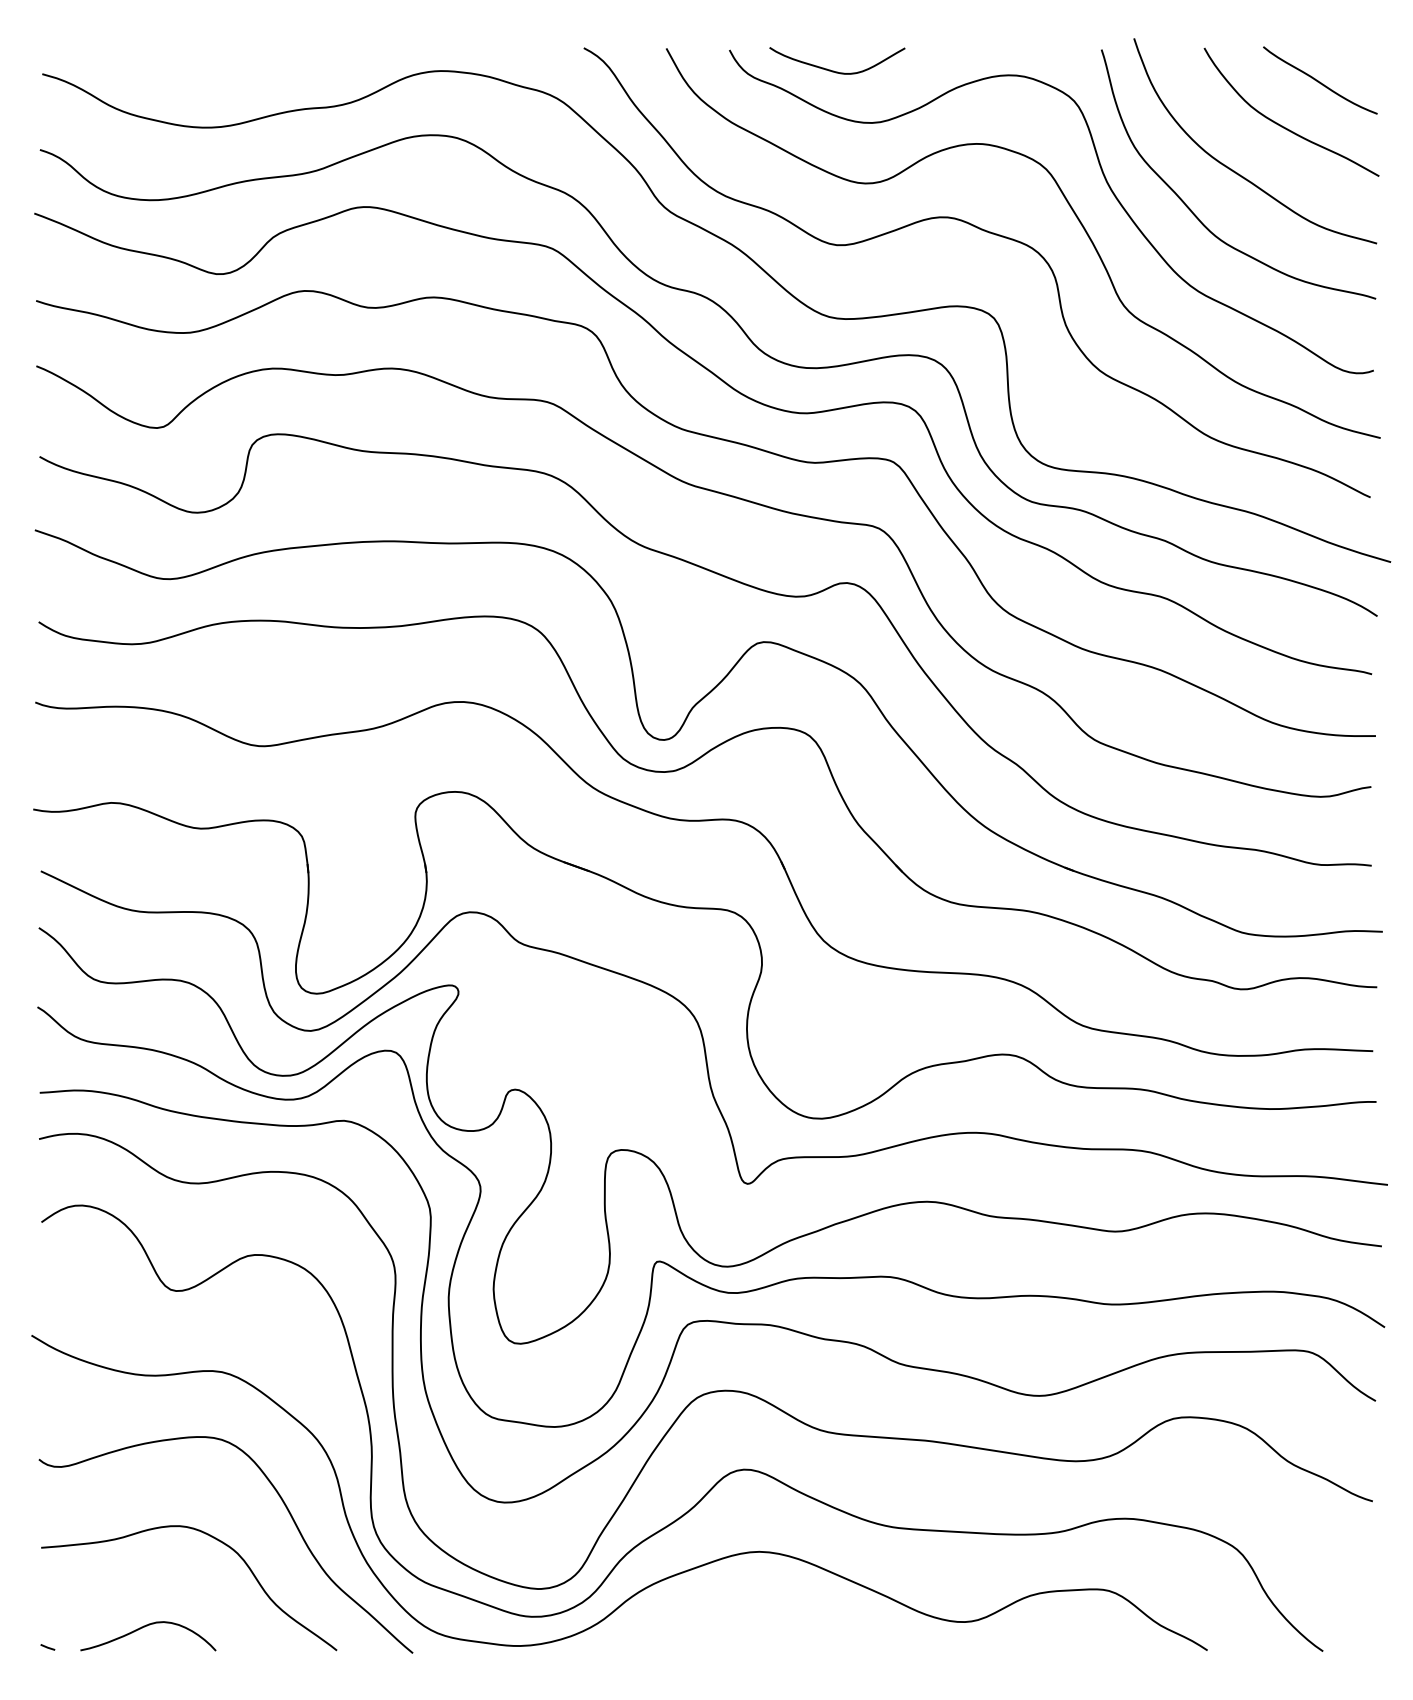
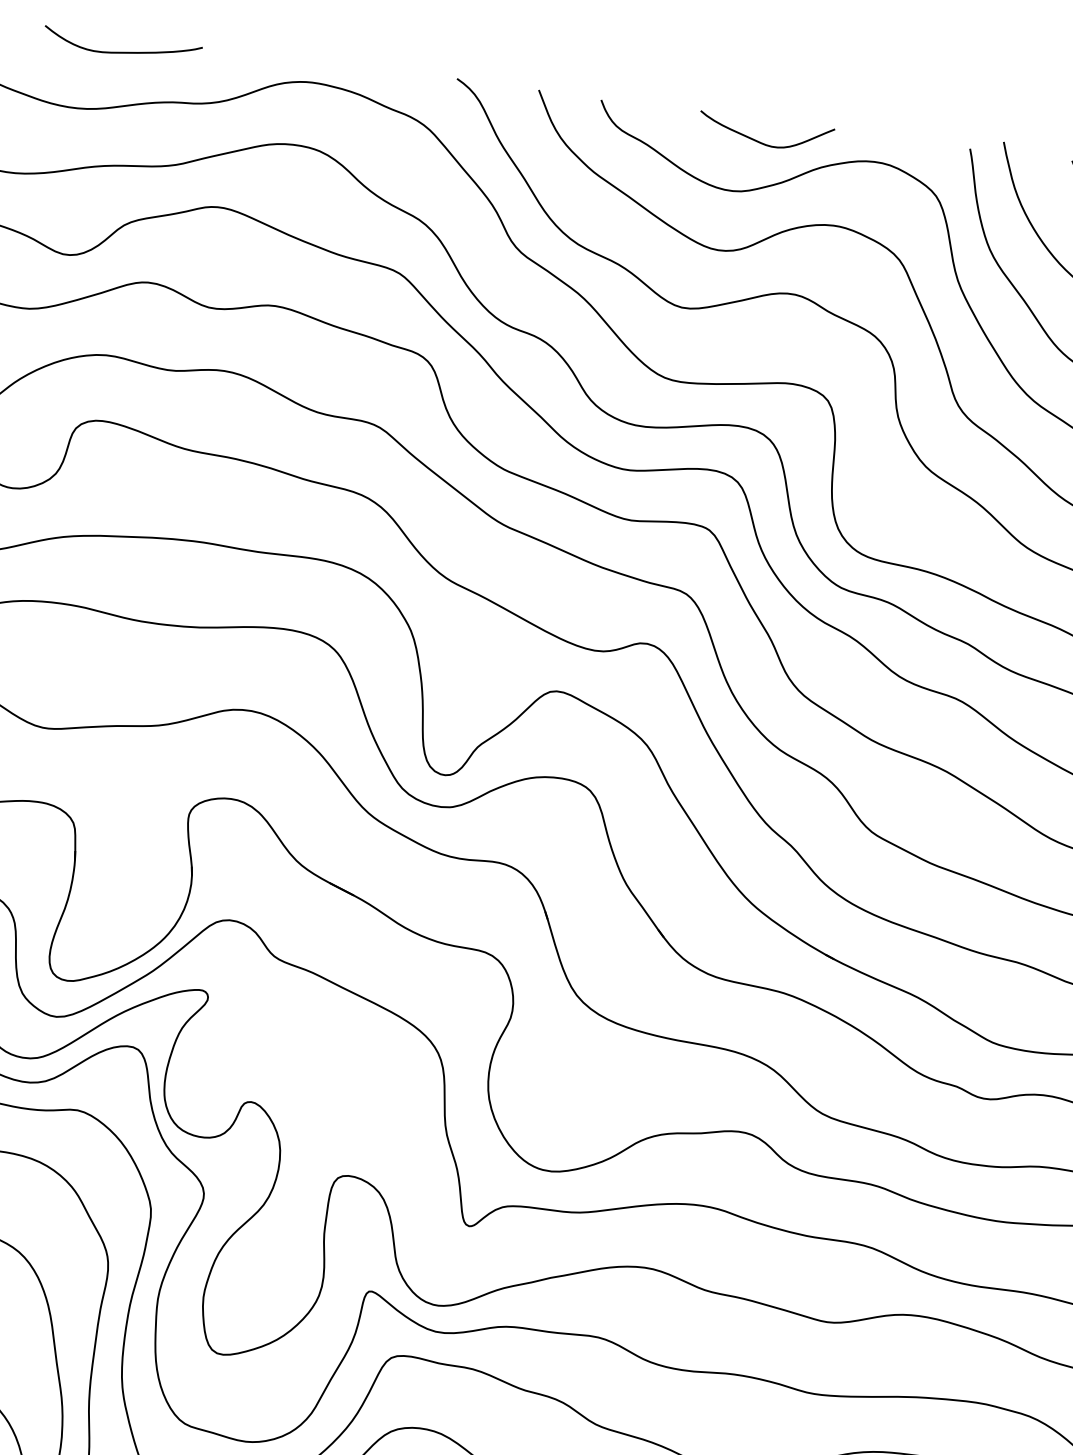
curve: (247, 65) -> (121, 51), added
curve: (833, 70) -> (761, 141), moved

